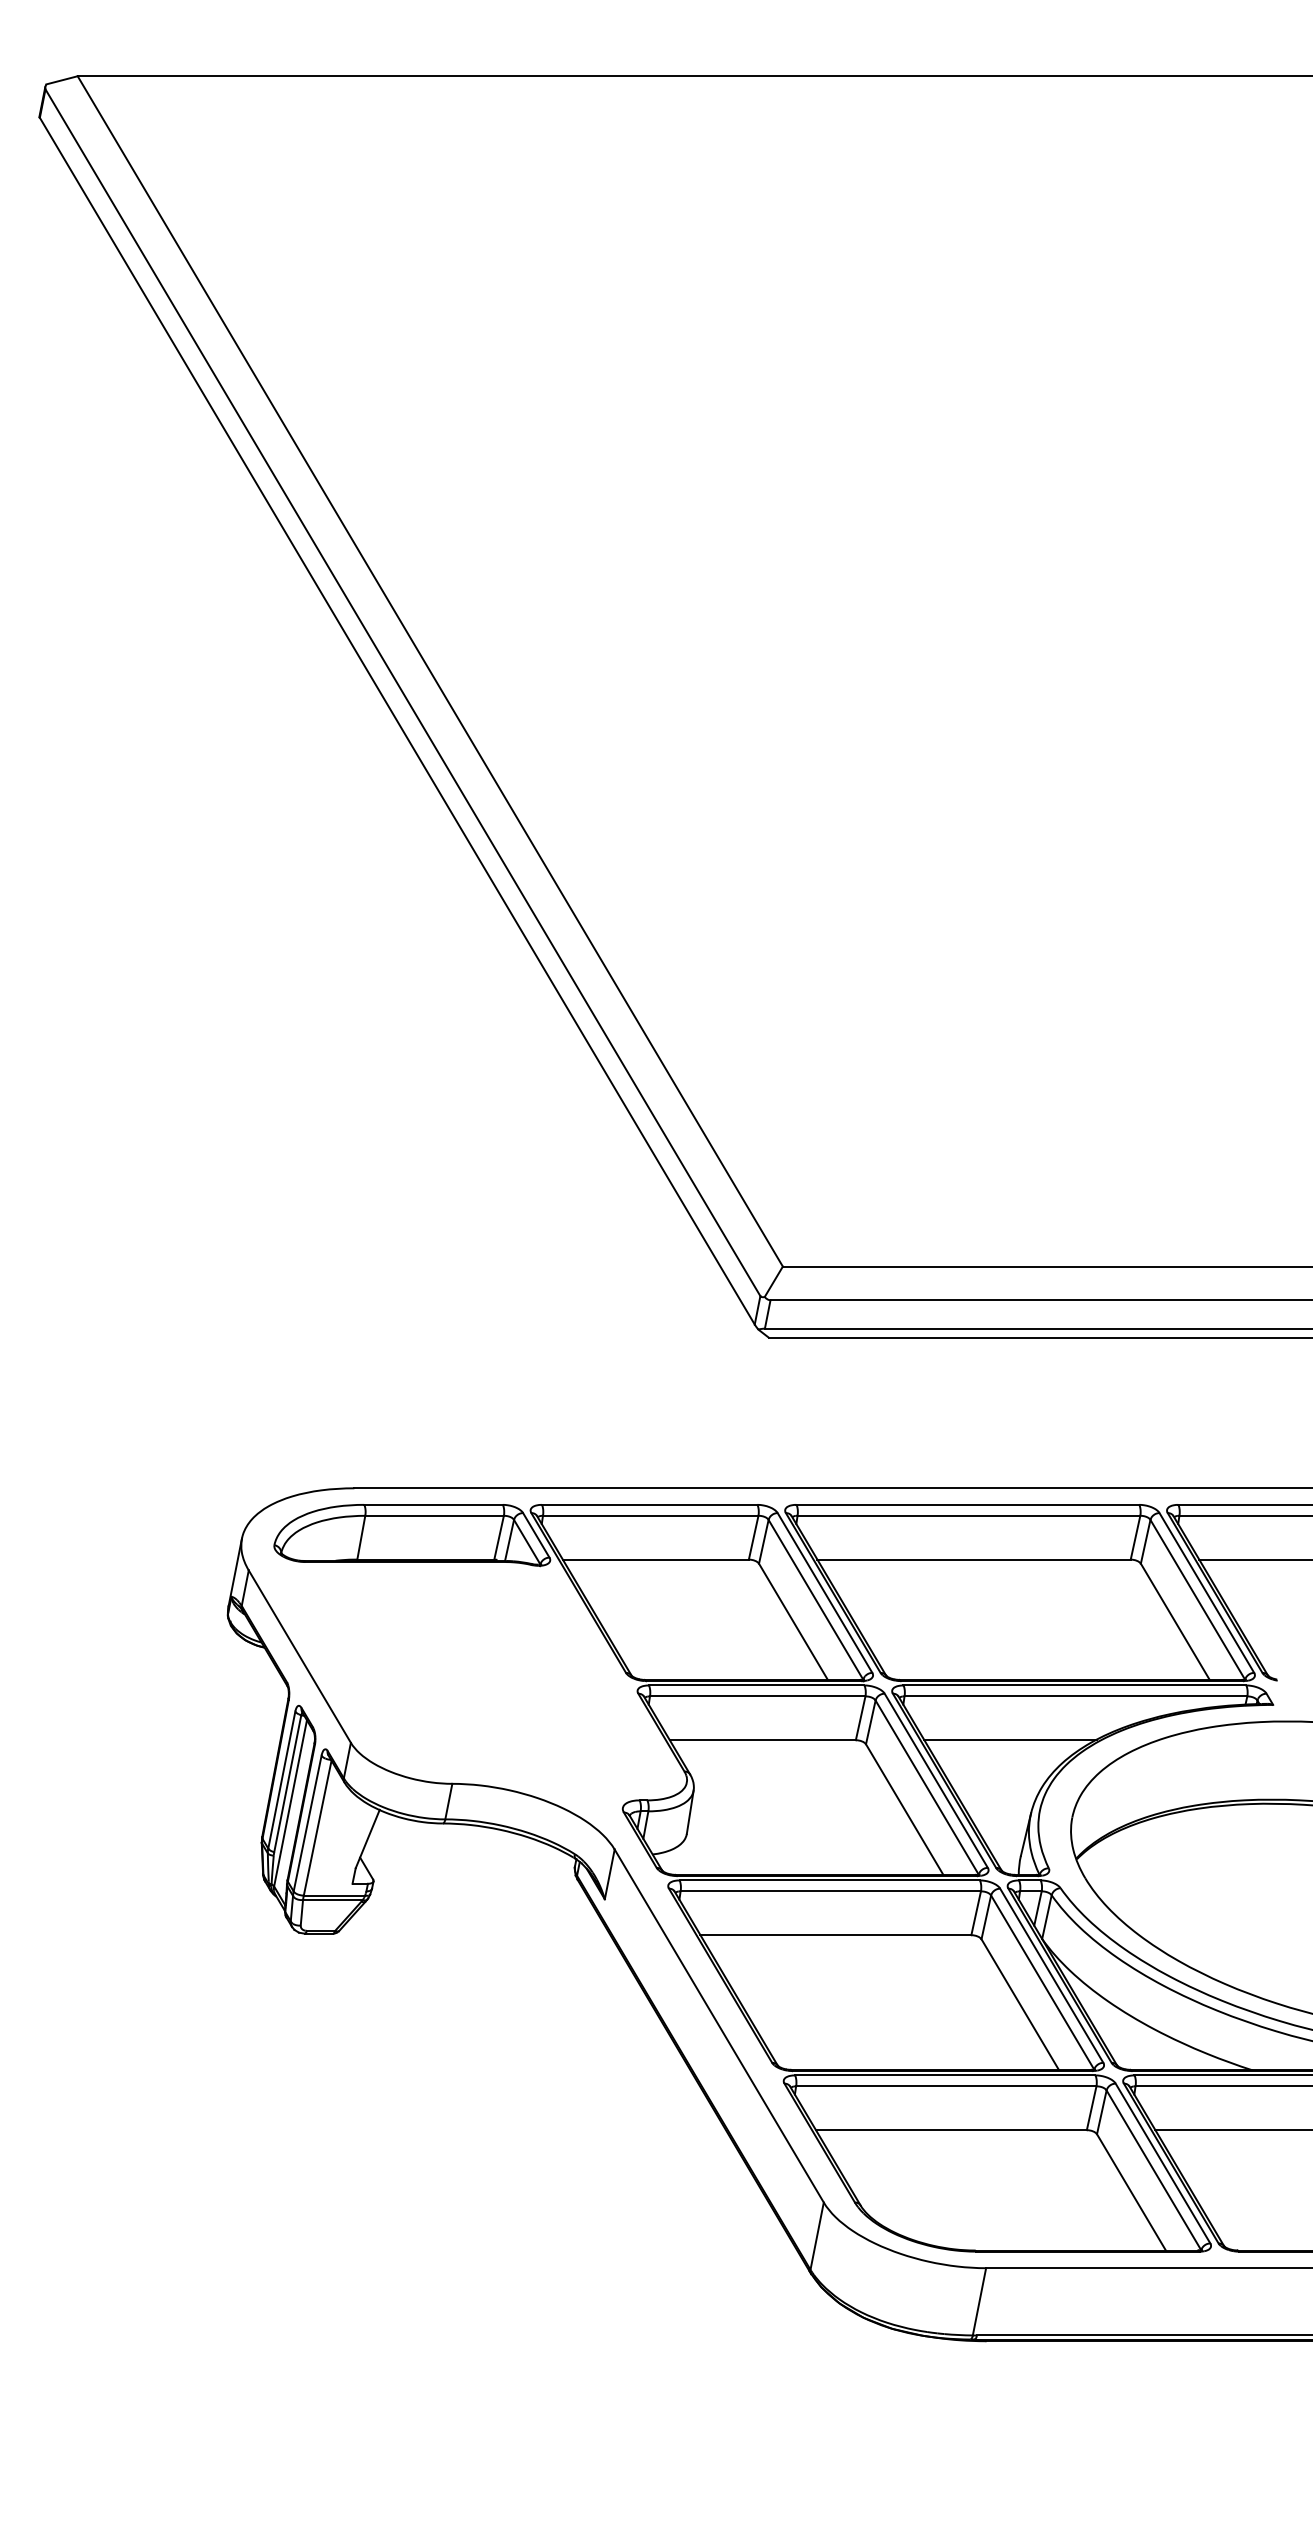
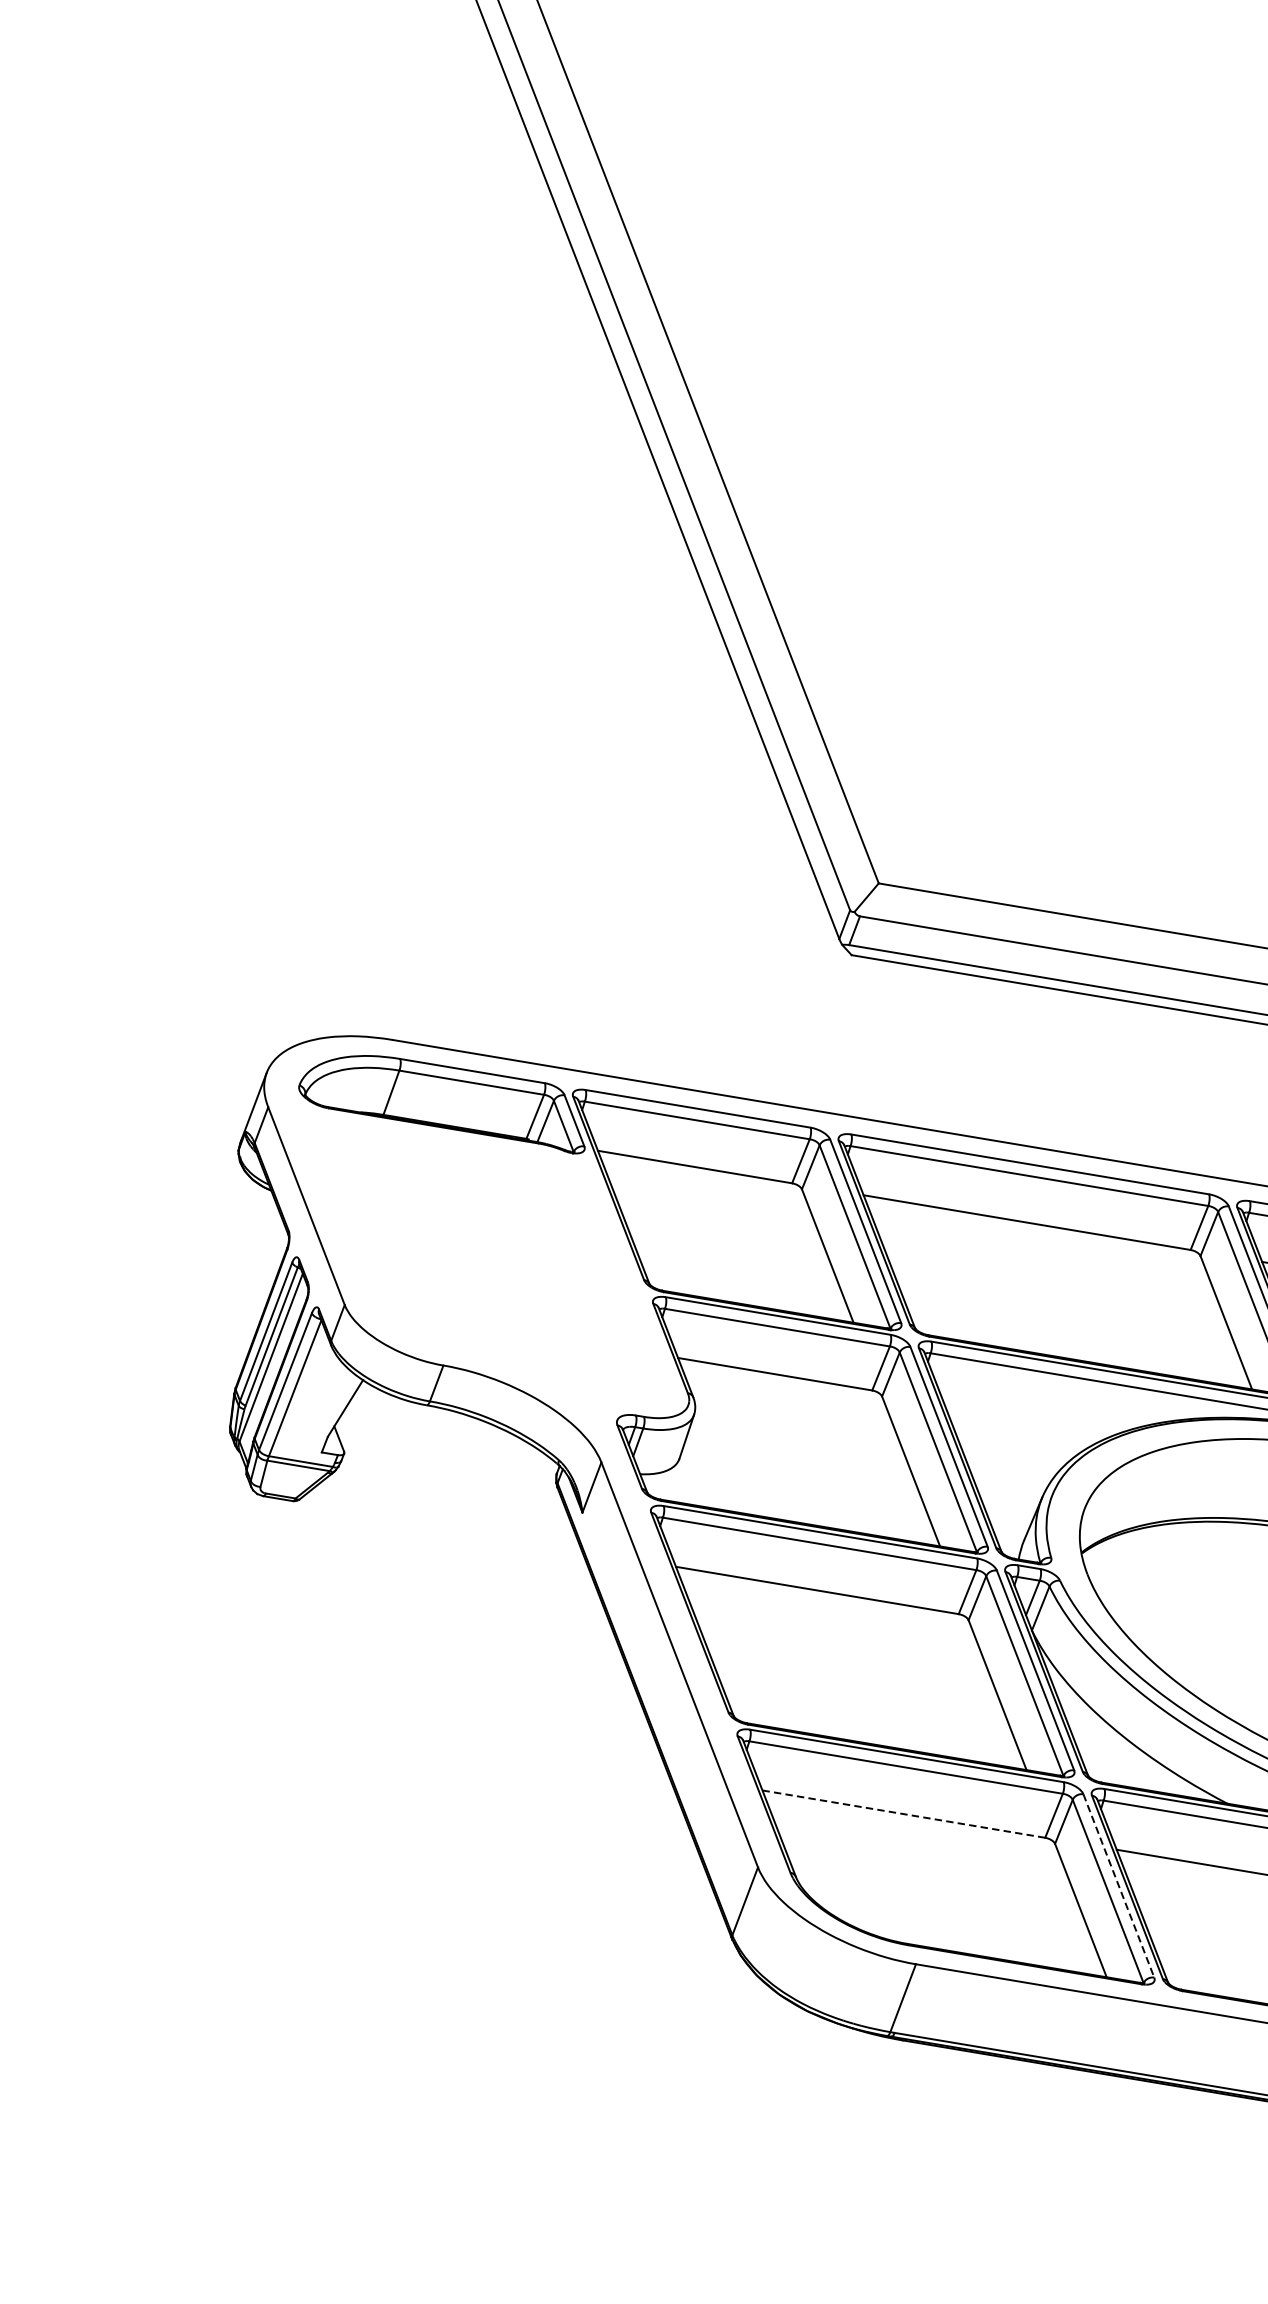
line: (1010, 1740) -> (1033, 1417), removed
line: (951, 2130) -> (903, 1814), solid -> dashed
line: (1163, 2163) -> (1119, 1885), solid -> dashed

